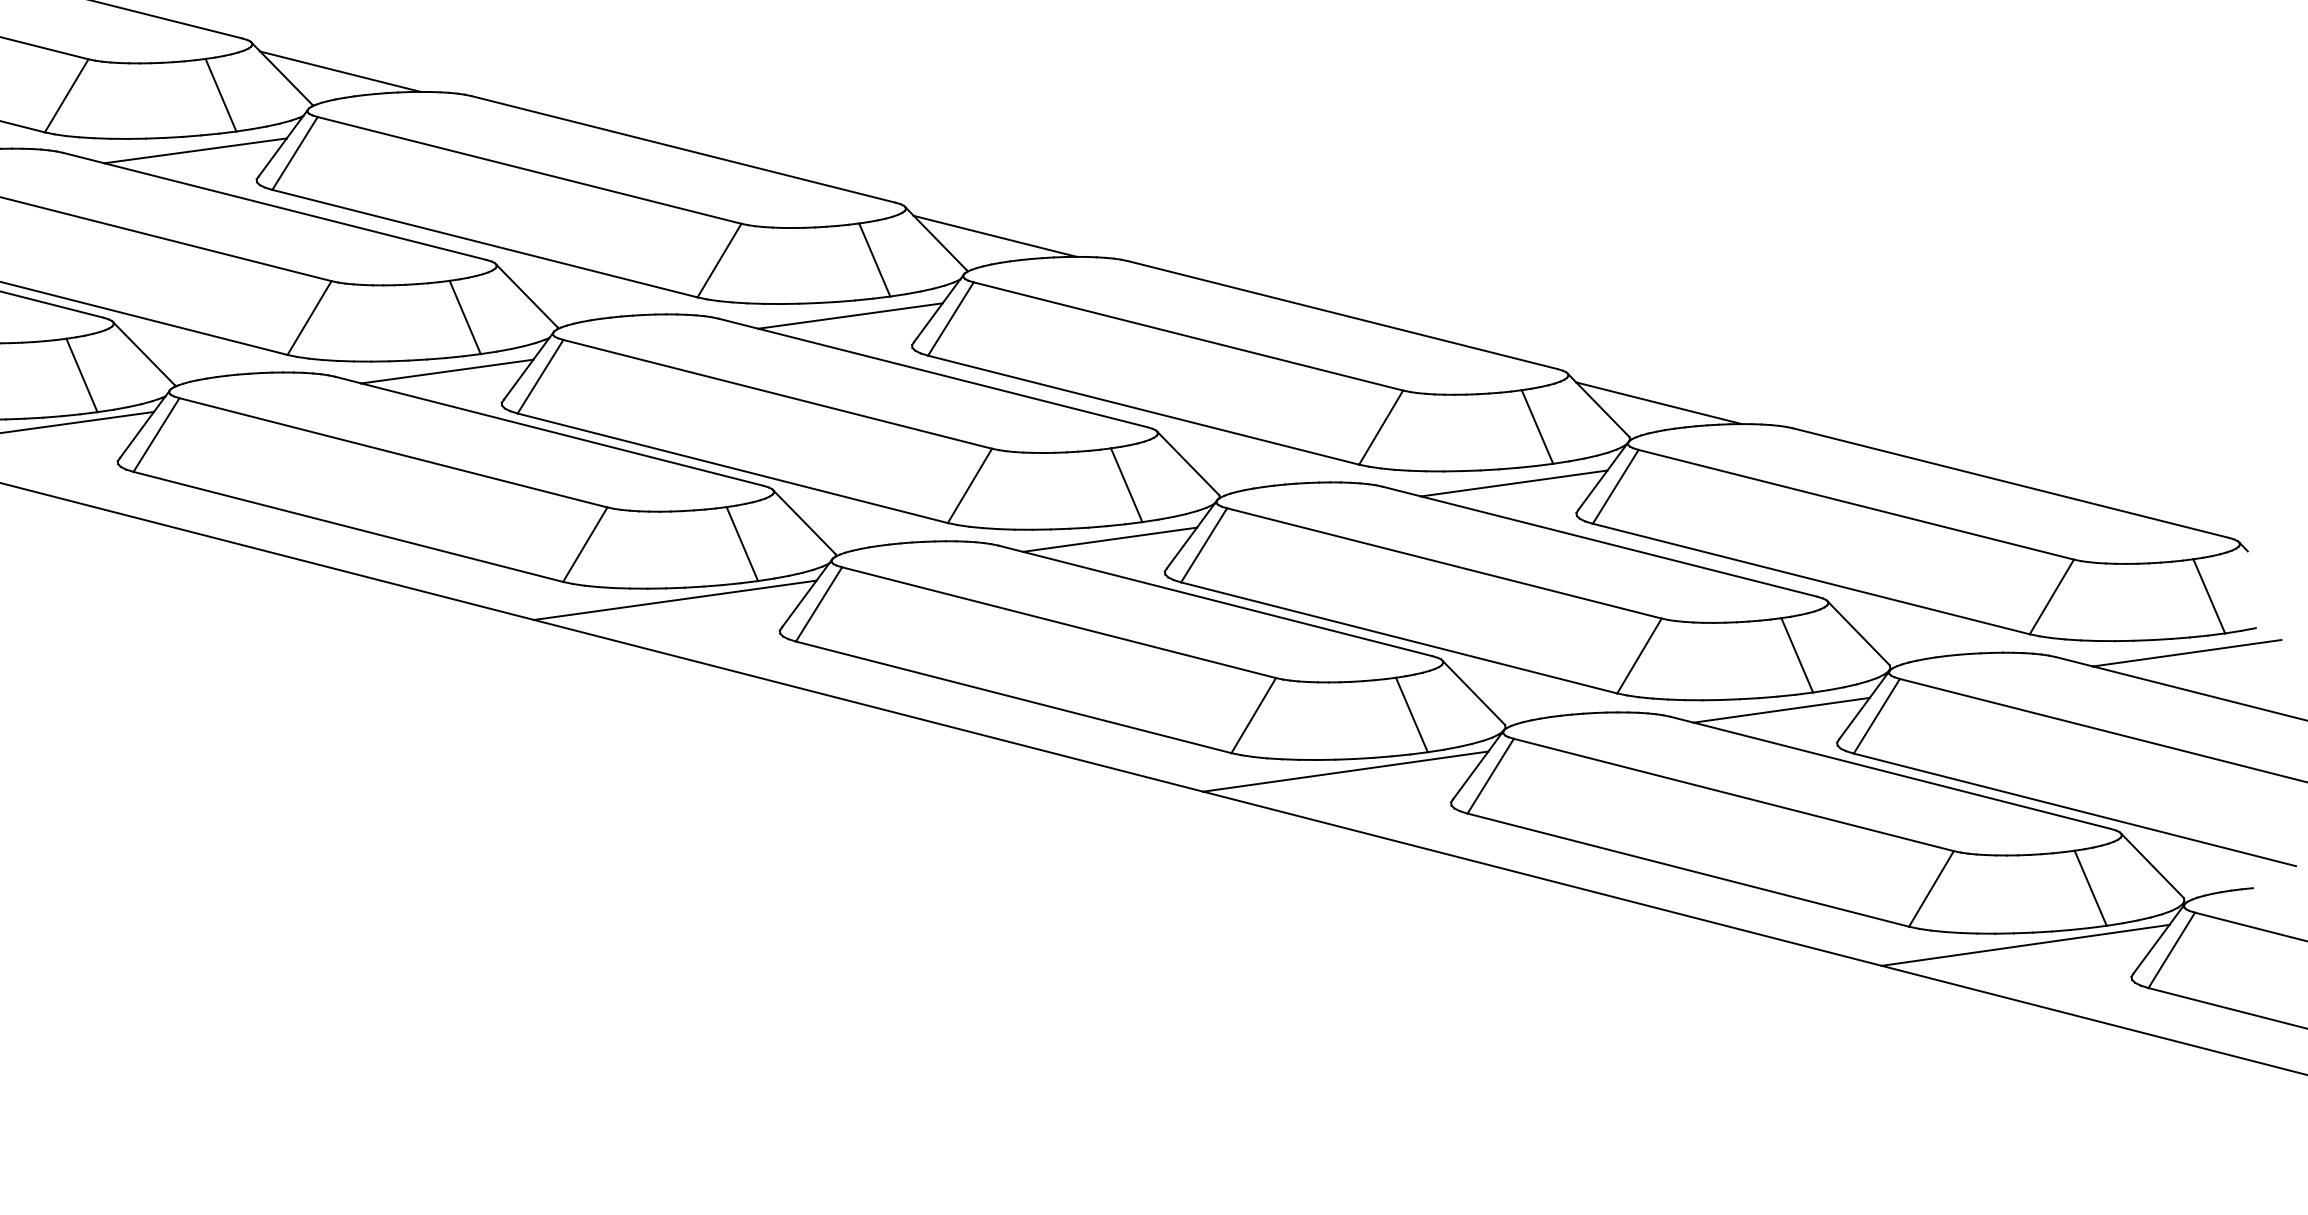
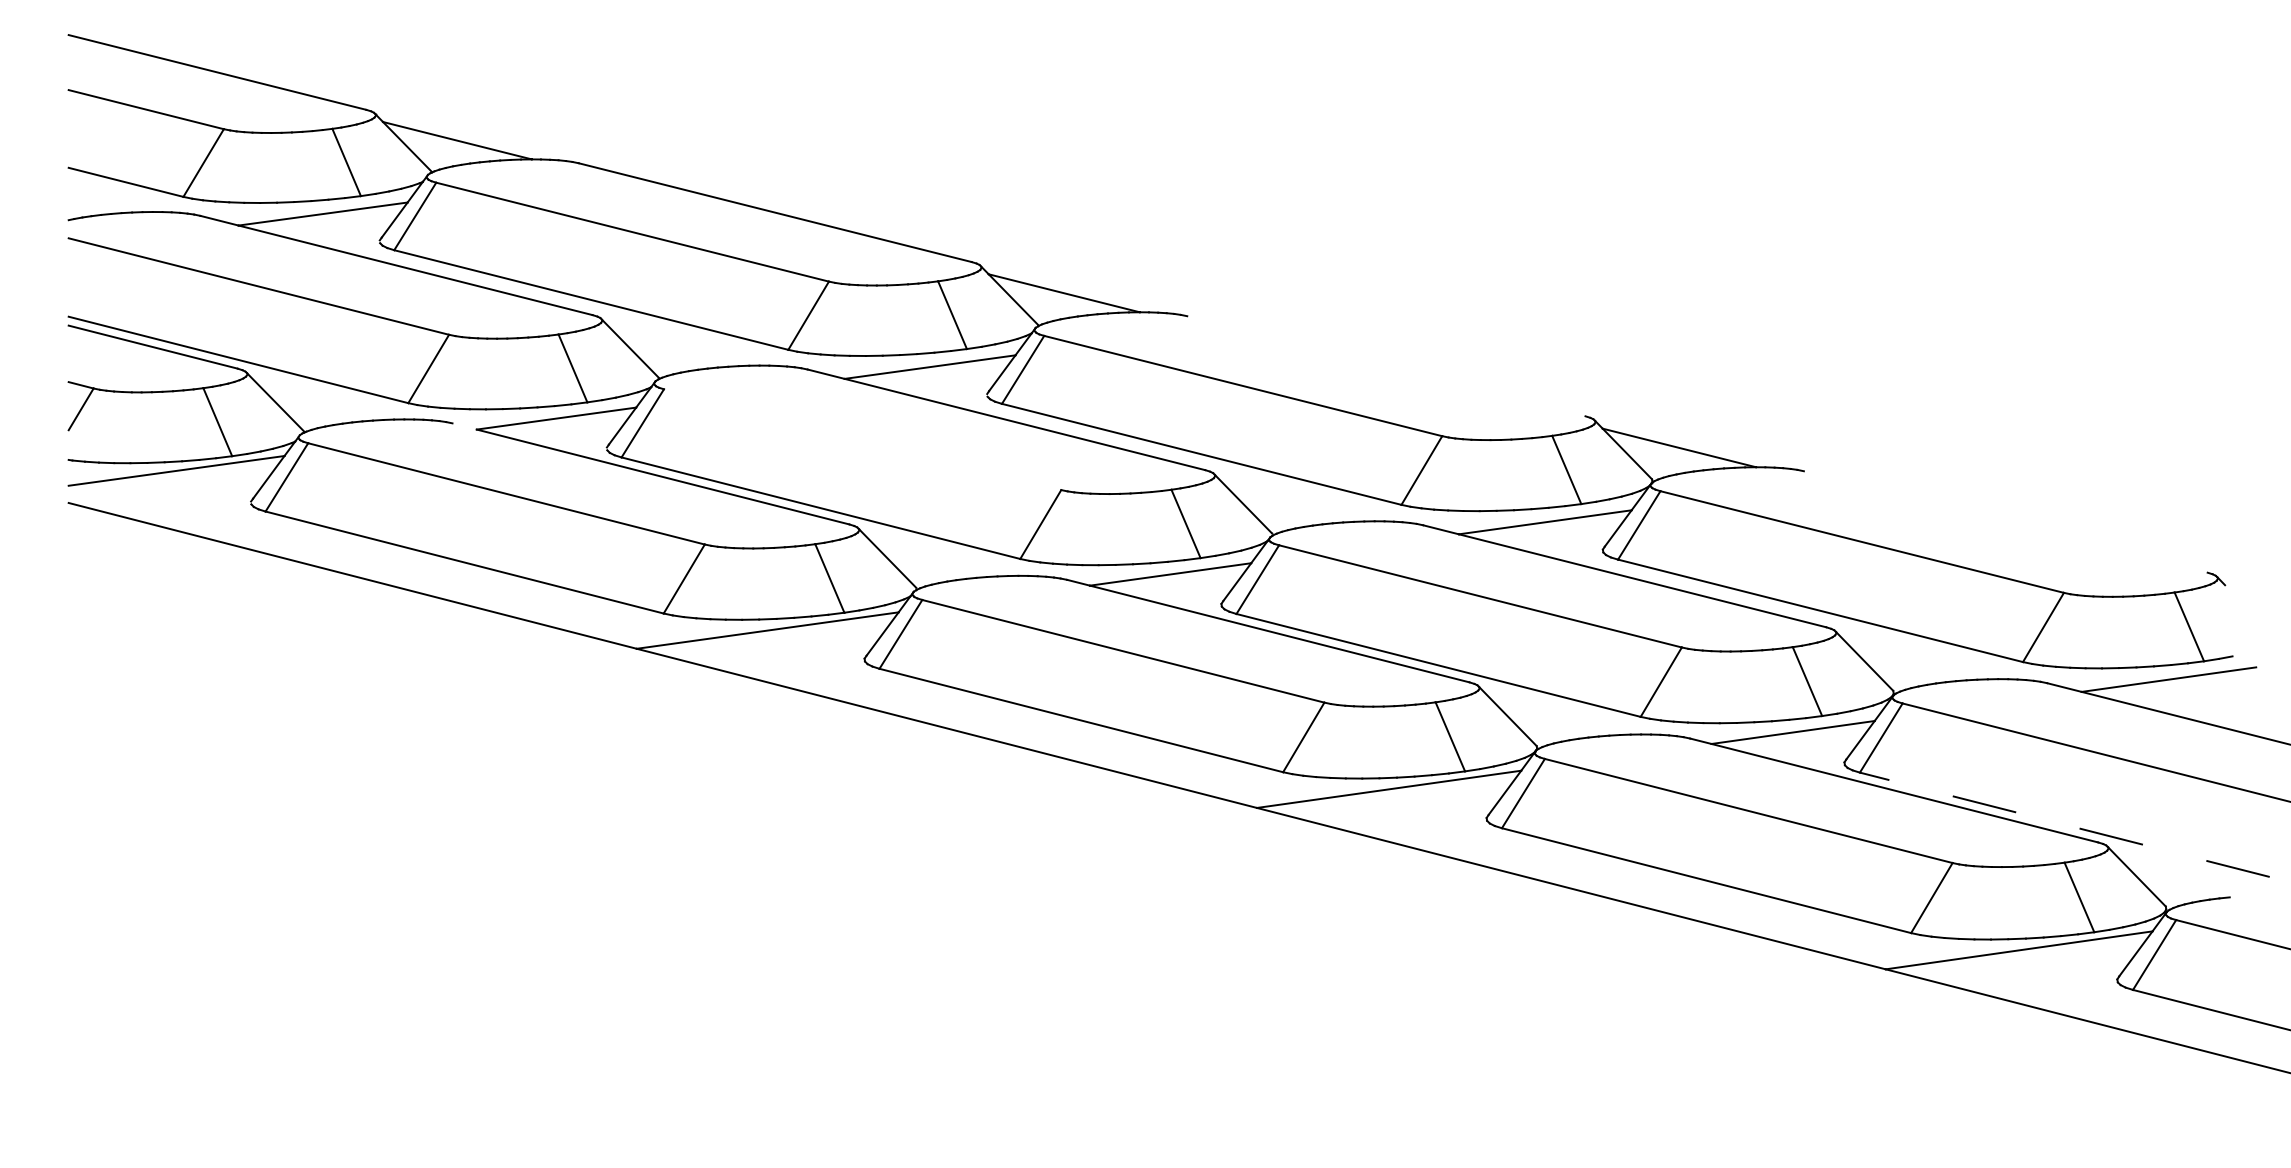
line: (1342, 315) -> (1386, 366), removed
line: (348, 380) -> (464, 426), removed
line: (777, 394) -> (862, 439), removed
line: (2010, 482) -> (2005, 521), removed
line: (2074, 809) -> (2064, 824), solid -> dashed

